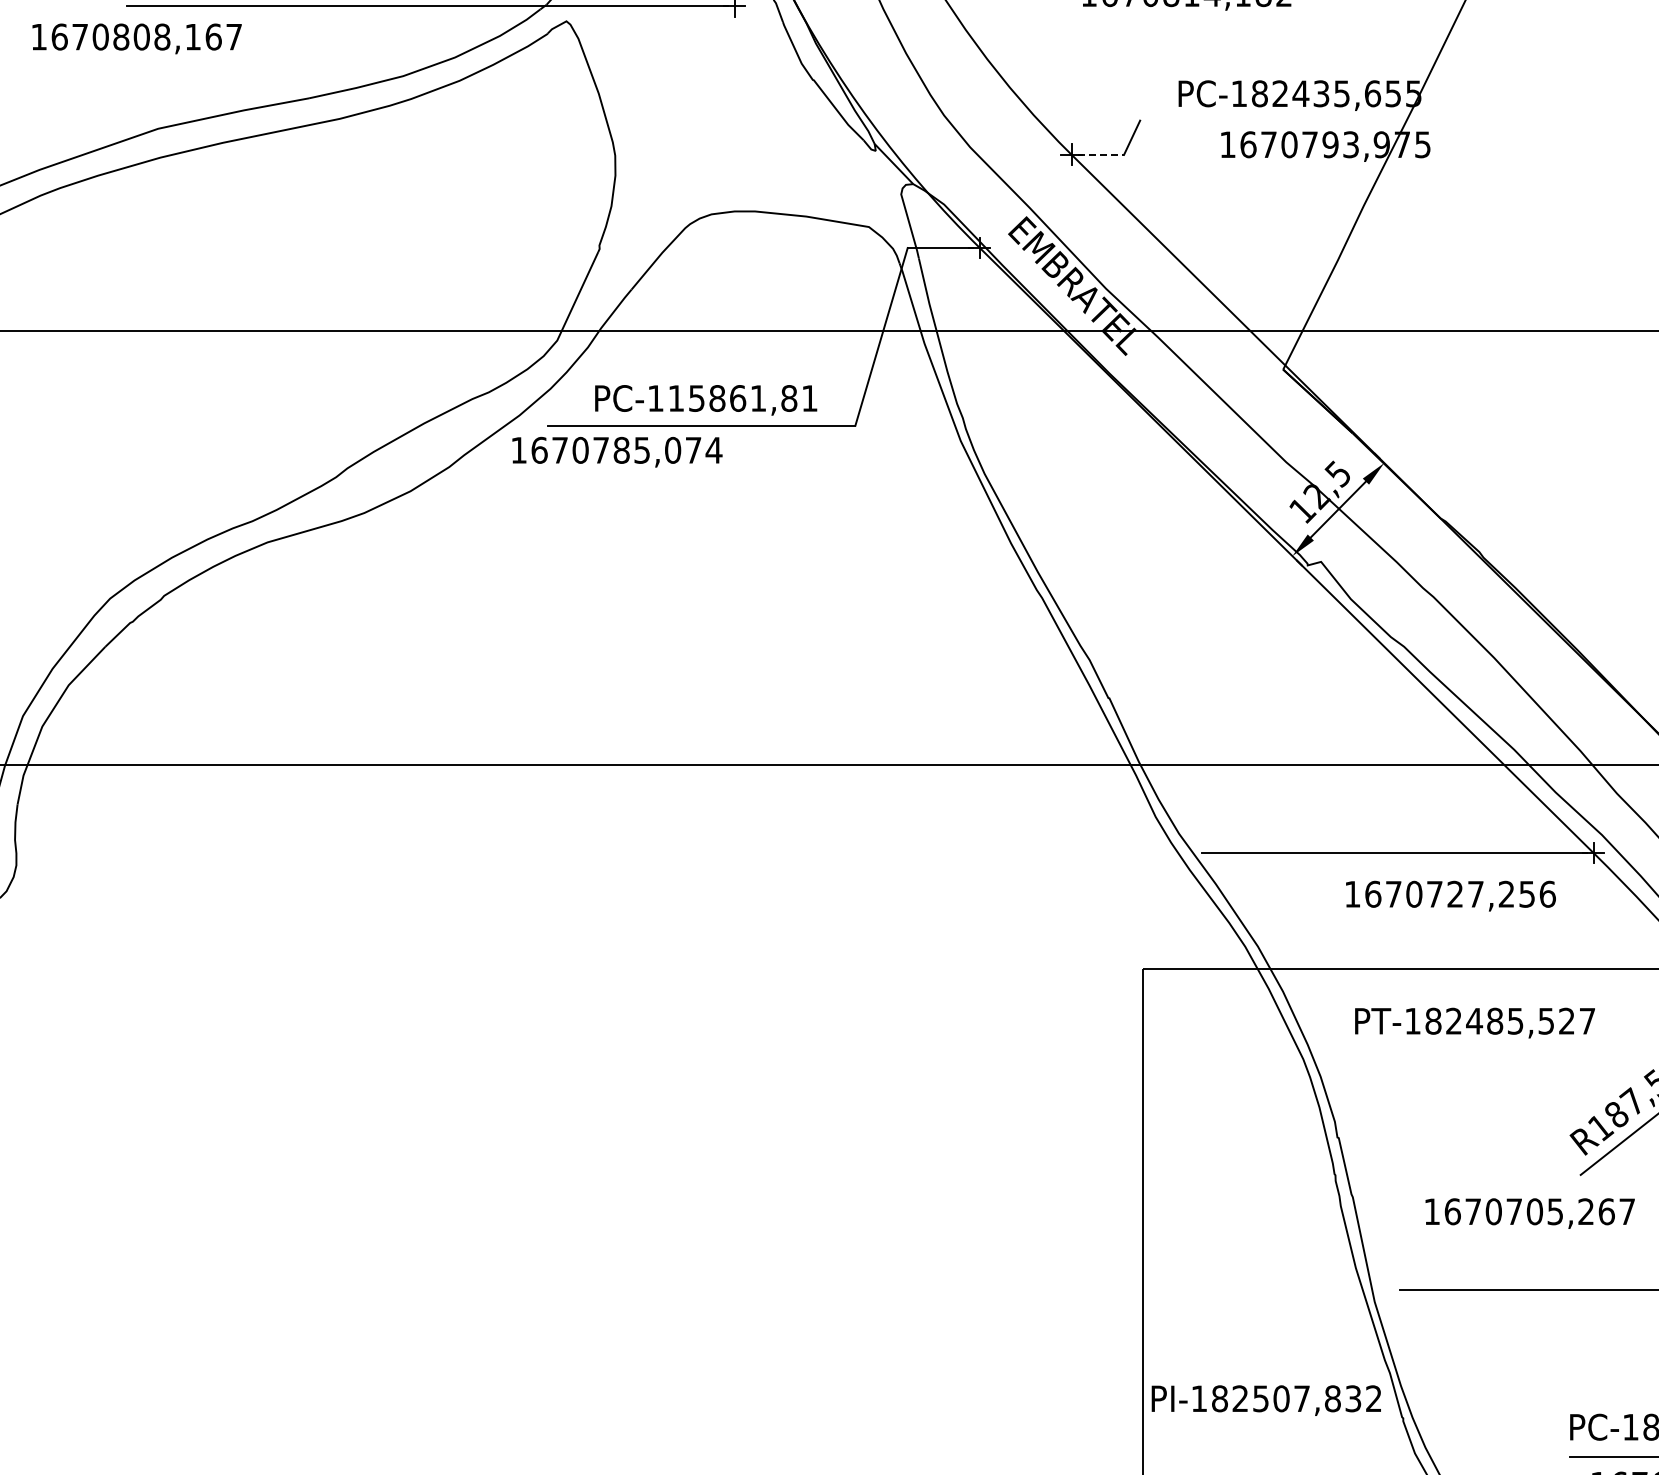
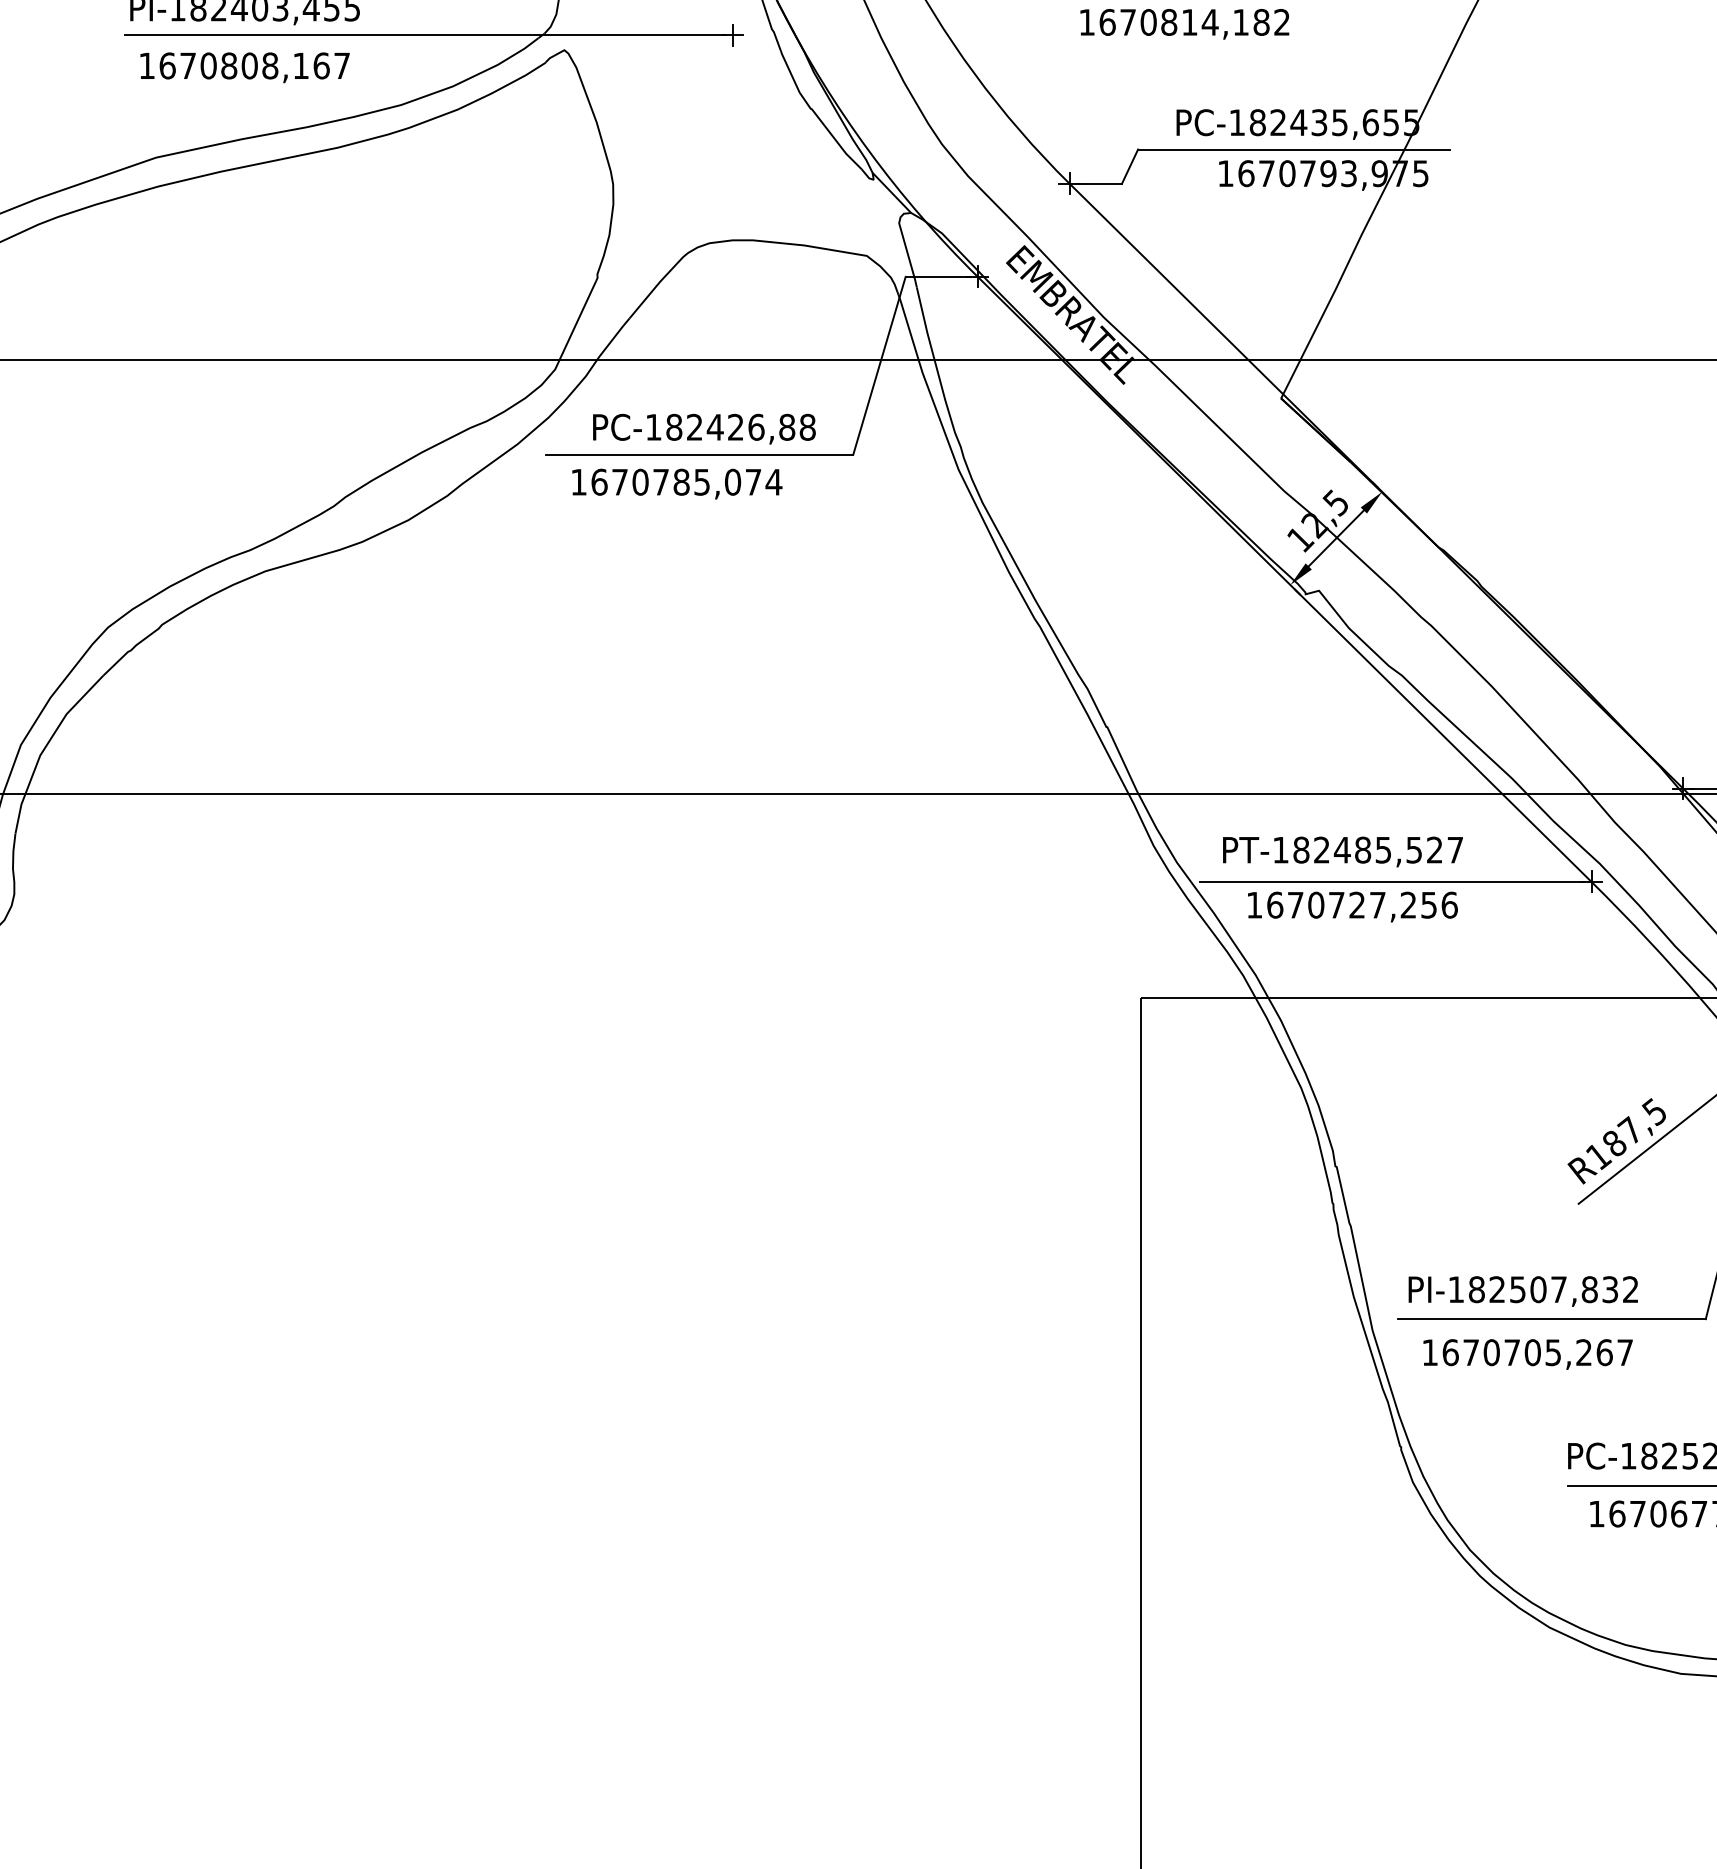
text: (136, 38) -> (244, 67), moved
line: (1295, 120) -> (1293, 149), added
line: (1101, 154) -> (1099, 183), dashed -> solid
text: (742, 397) -> (740, 426), PC-115861,81 -> PC-182426,88
text: (617, 451) -> (677, 483), moved
text: (1450, 895) -> (1352, 906), moved
text: (1474, 1022) -> (1342, 851), moved
text: (1529, 1213) -> (1527, 1354), moved
text: (1265, 1400) -> (1522, 1291), moved

